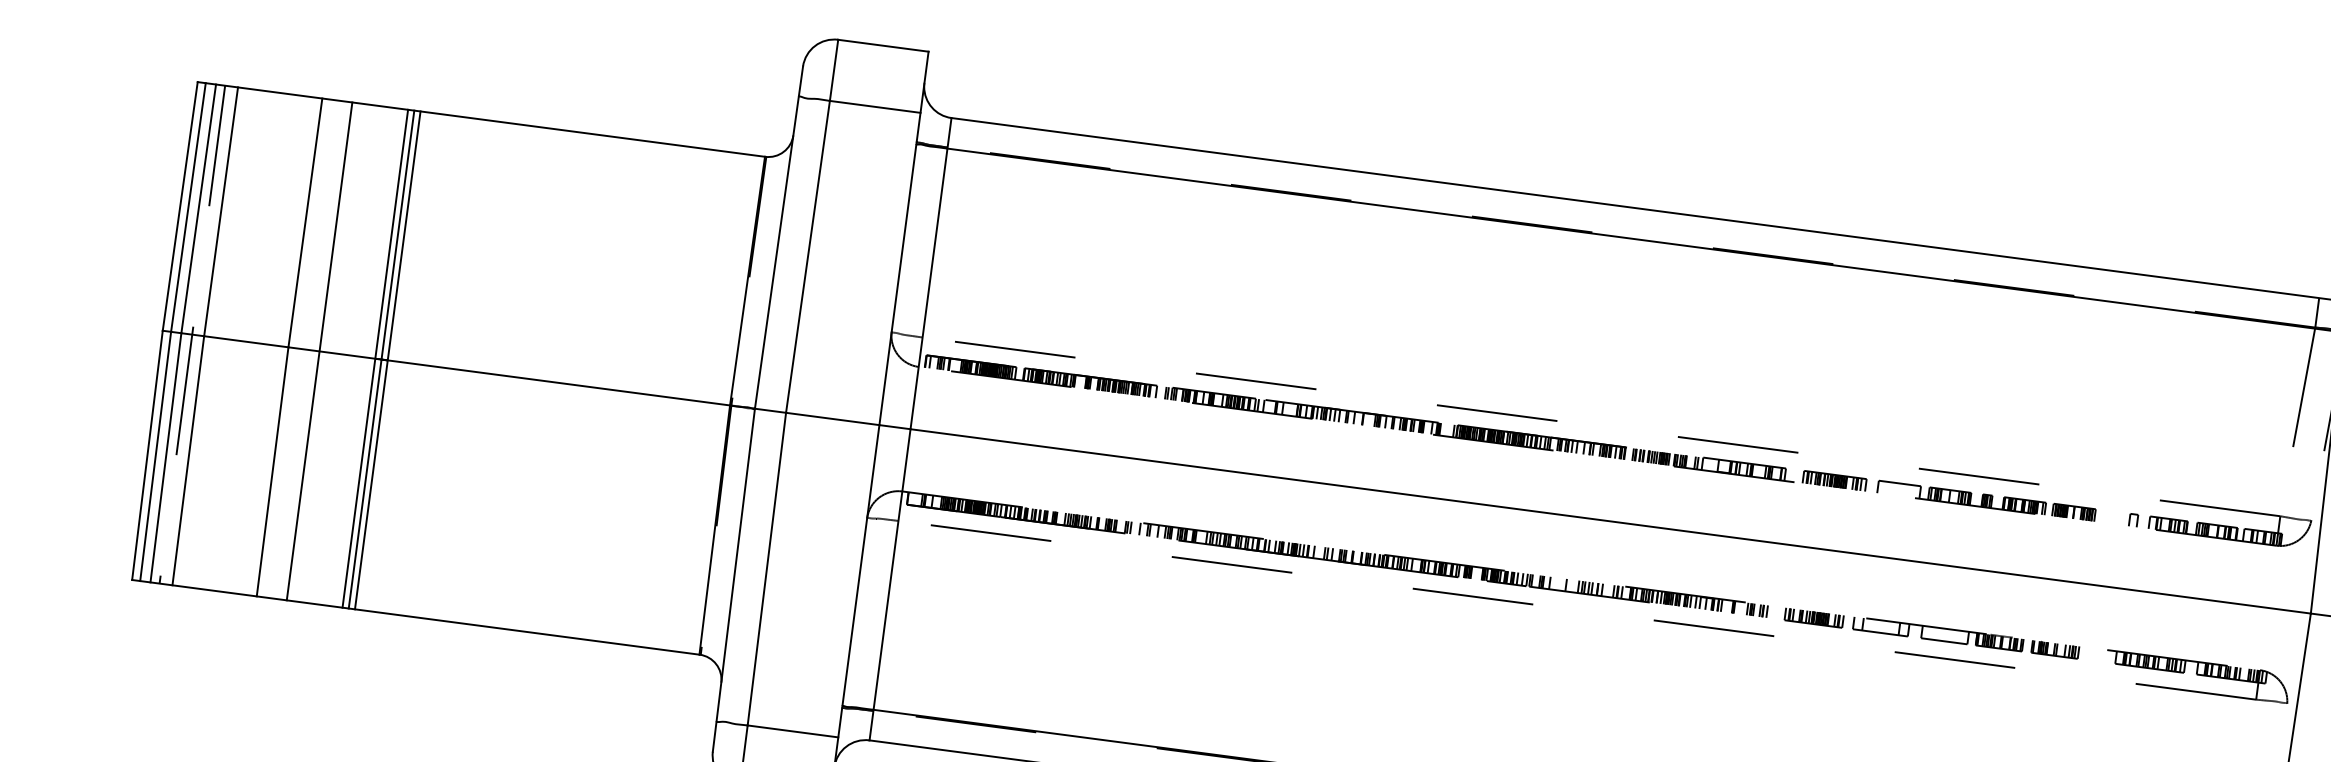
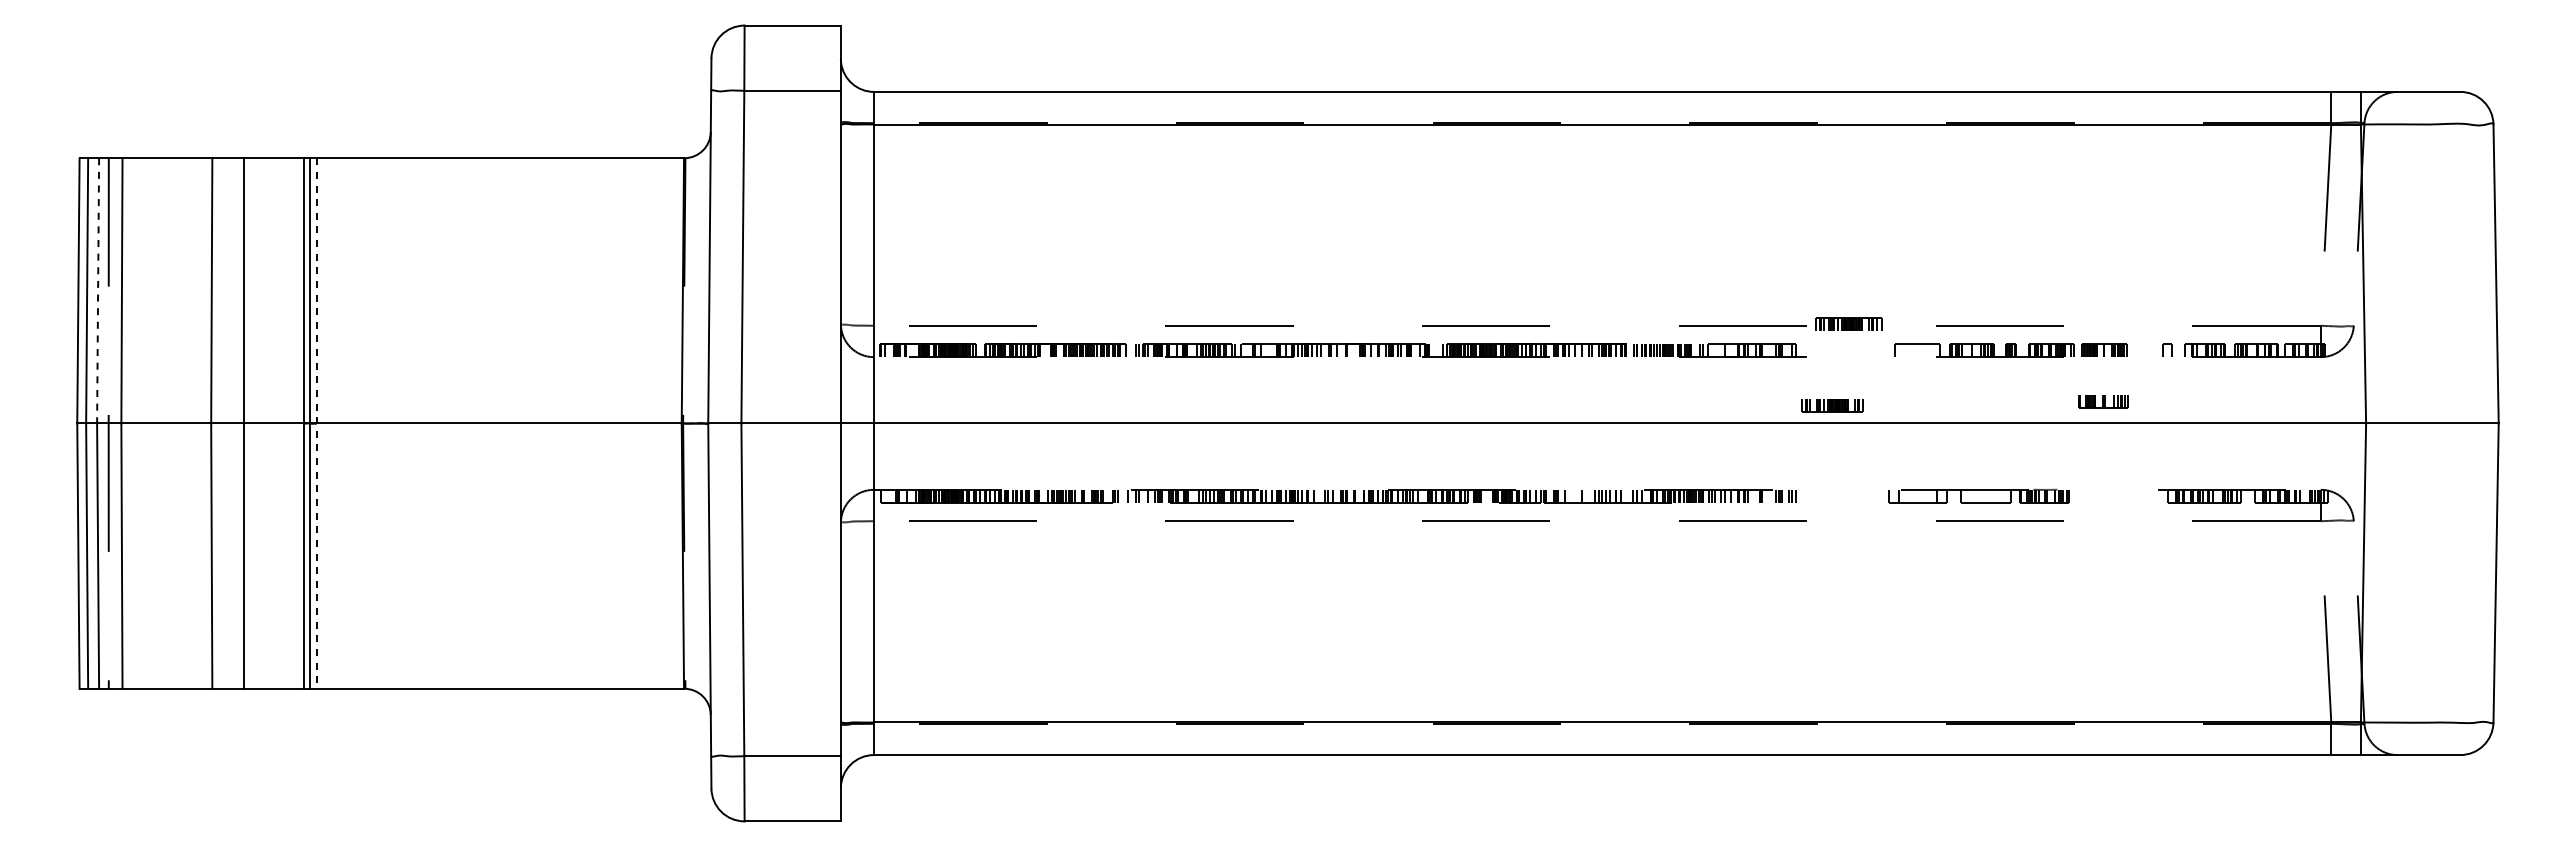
line: (199, 208) -> (98, 290), solid -> dashed
line: (388, 360) -> (317, 423), solid -> dashed
part: (1834, 480) -> (1848, 323), moved
part: (1814, 617) -> (1832, 405), moved
part: (2055, 649) -> (2103, 401), moved

